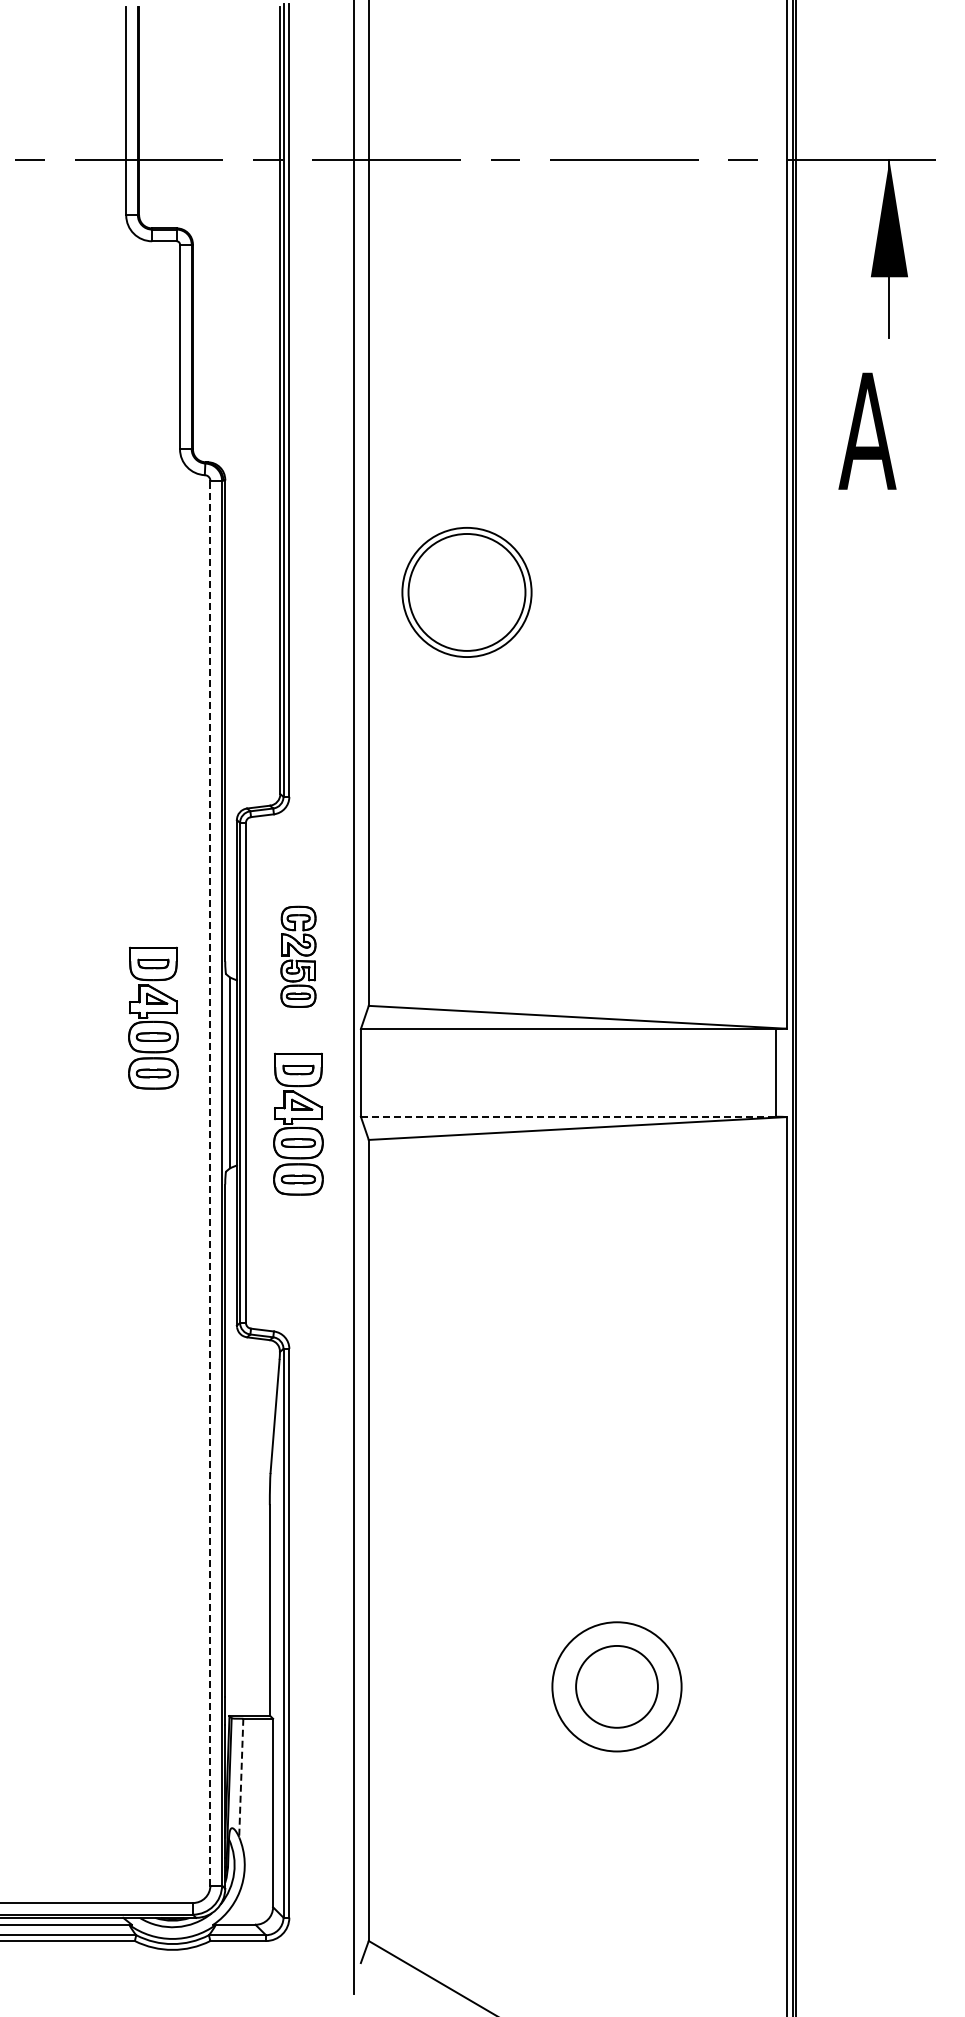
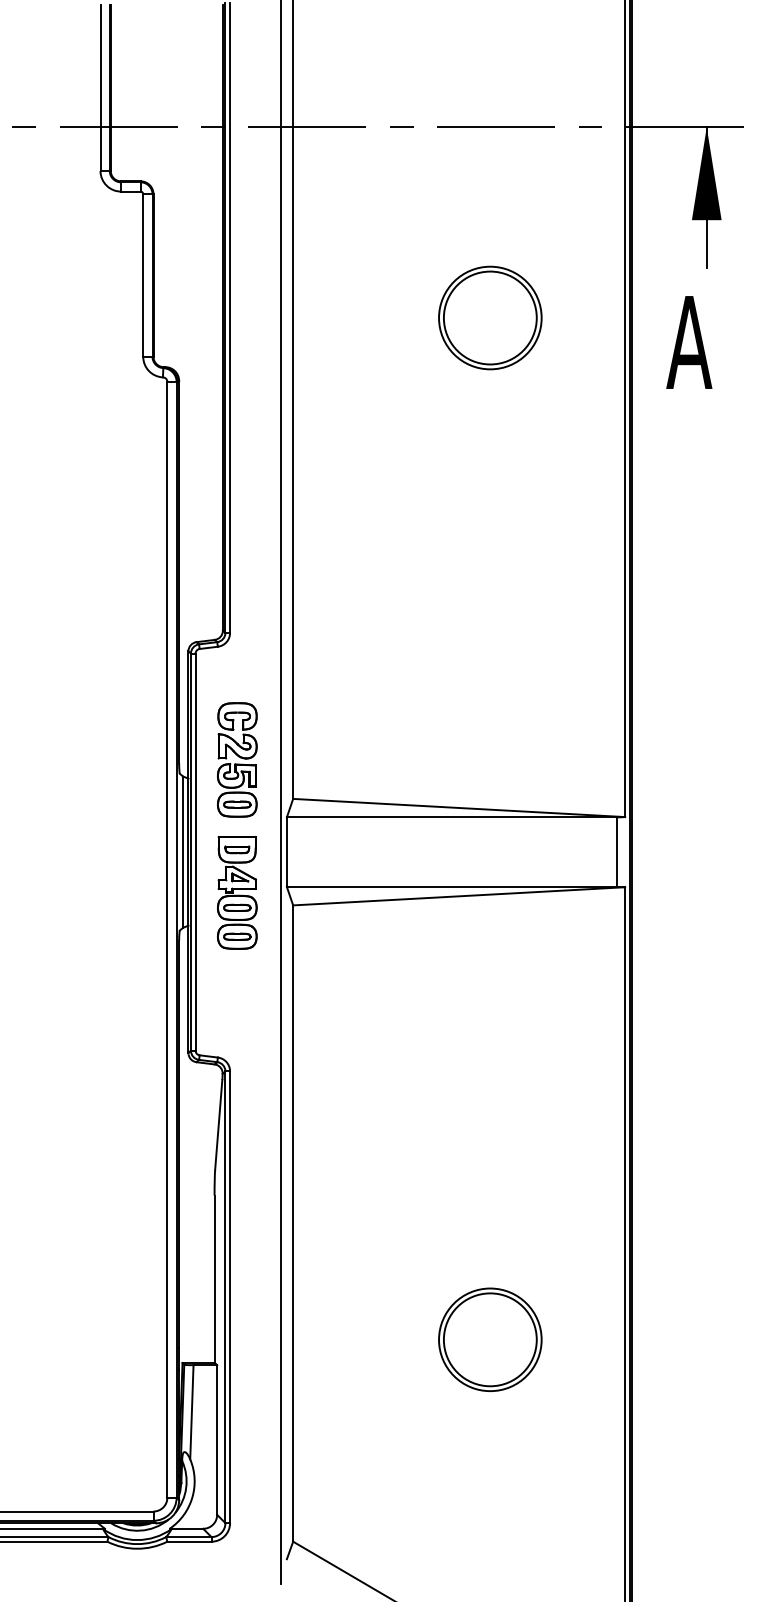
part: (466, 592) -> (489, 318), moved
part: (298, 956) -> (237, 759), size x1.43
part: (153, 1017) -> (122, 808), removed
line: (568, 1116) -> (451, 886), dashed -> solid
line: (210, 1182) -> (167, 939), dashed -> solid
circle: (616, 1686) -> (489, 1339), size x1.43
line: (241, 1778) -> (192, 1412), dashed -> solid

